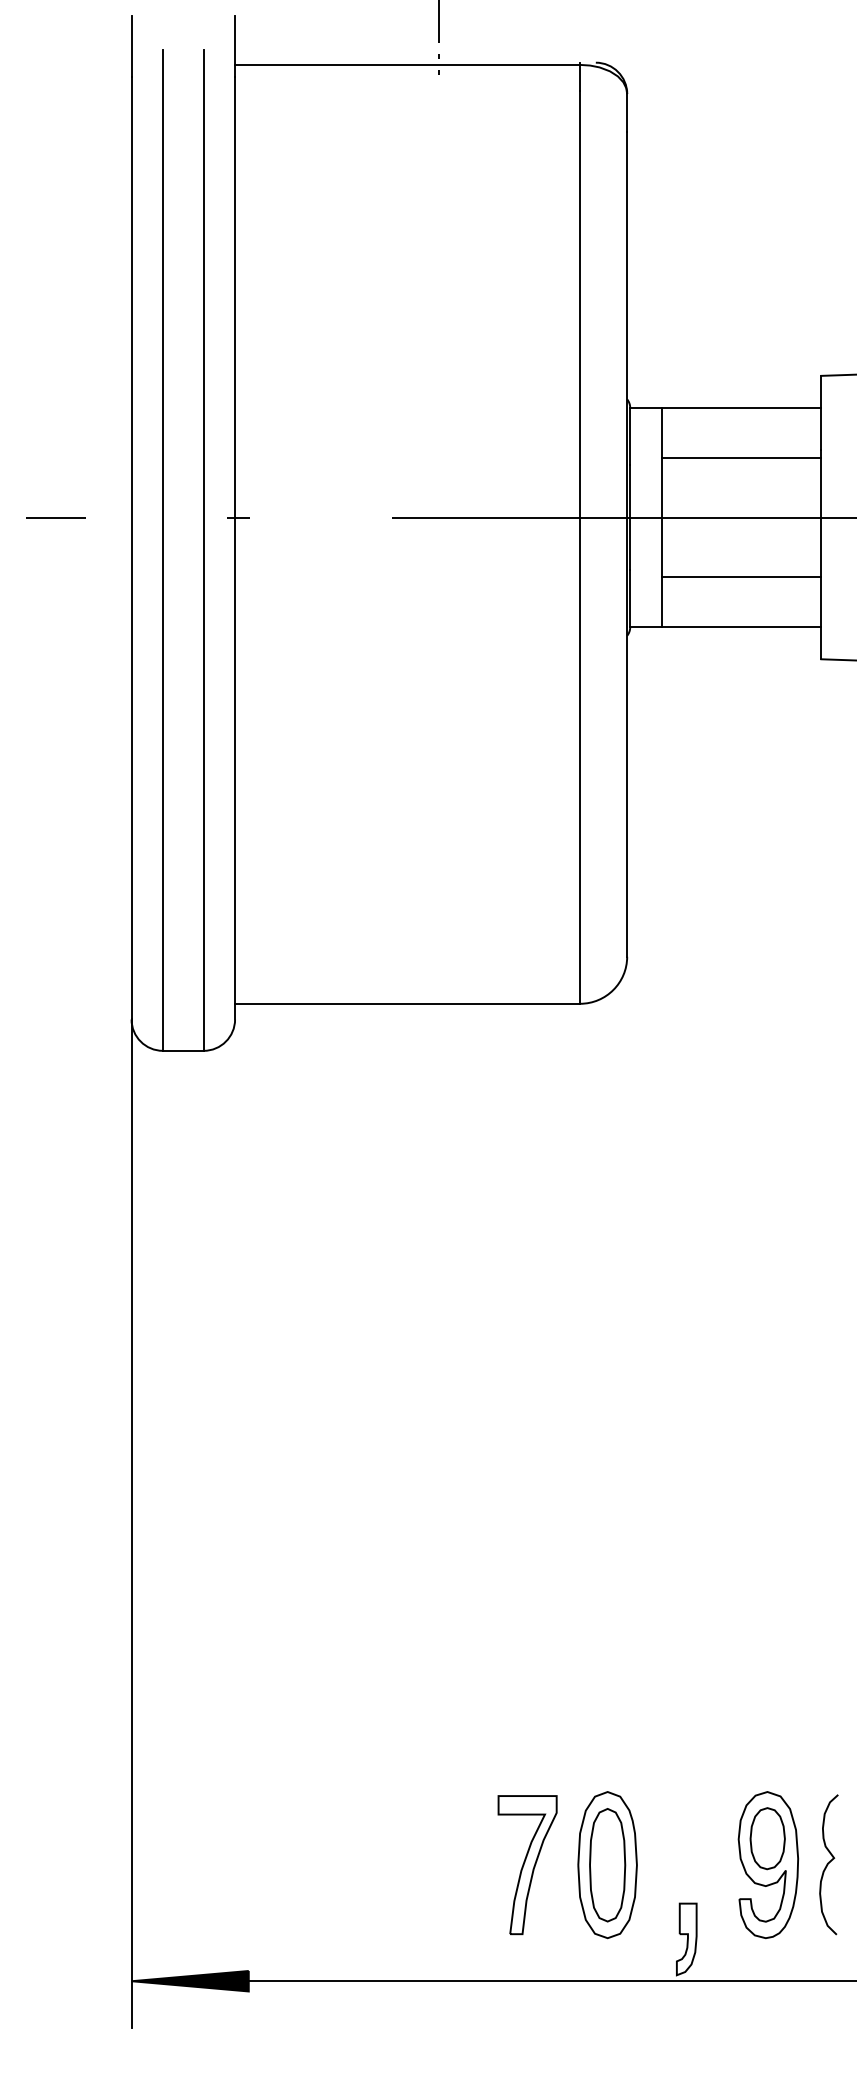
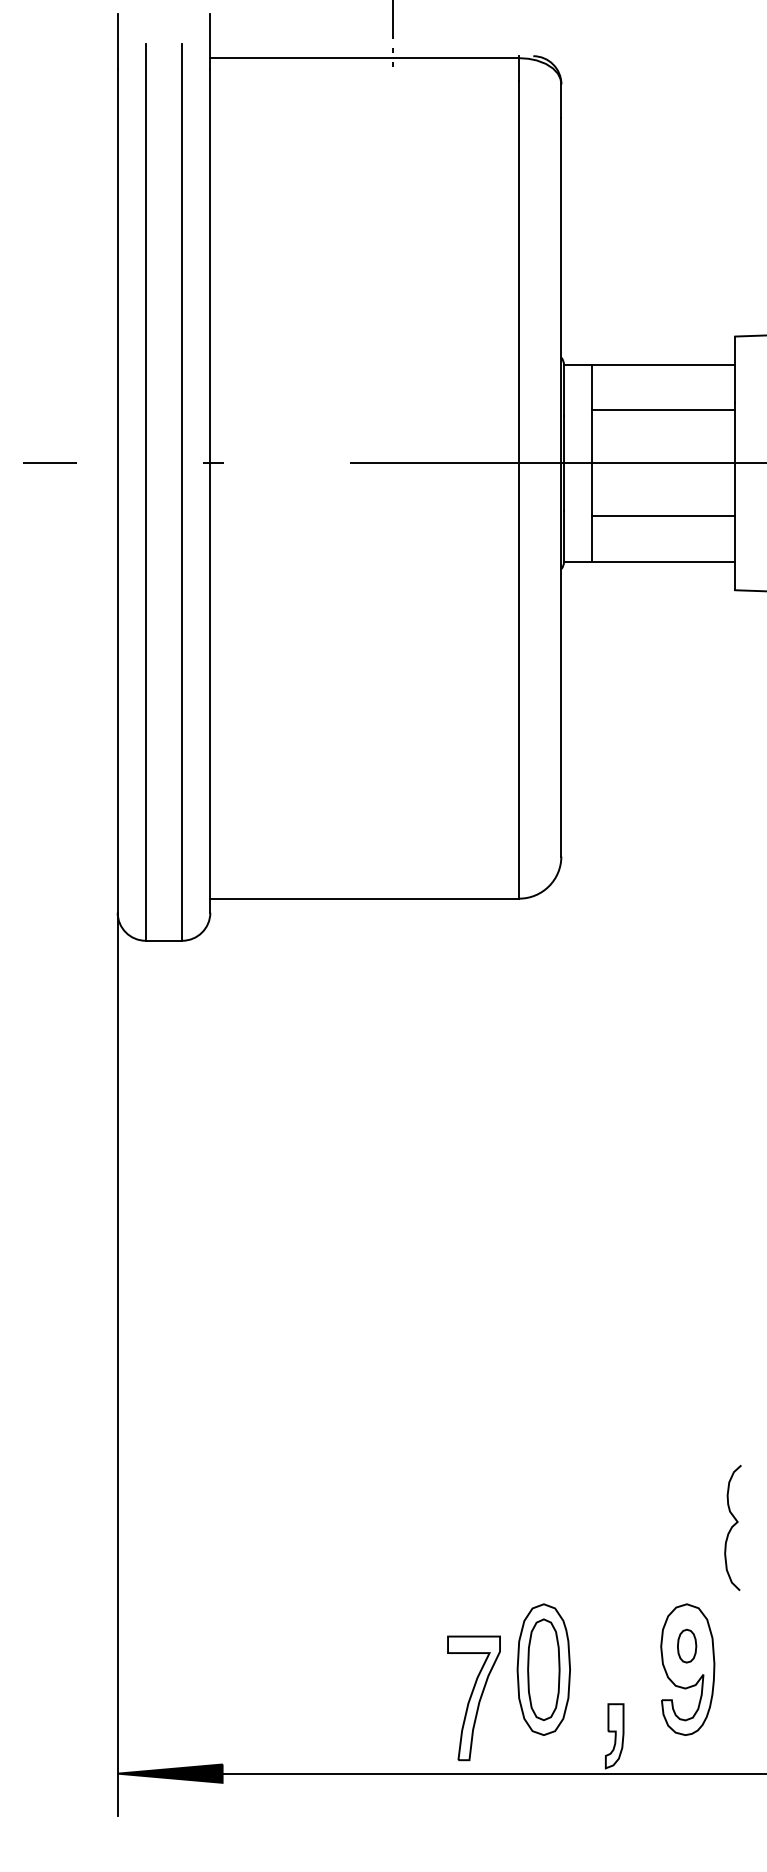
part: (767, 1838) -> (686, 1645), size x0.6
curve: (828, 1864) -> (732, 1527), moved
part: (527, 1865) -> (473, 1698), moved

